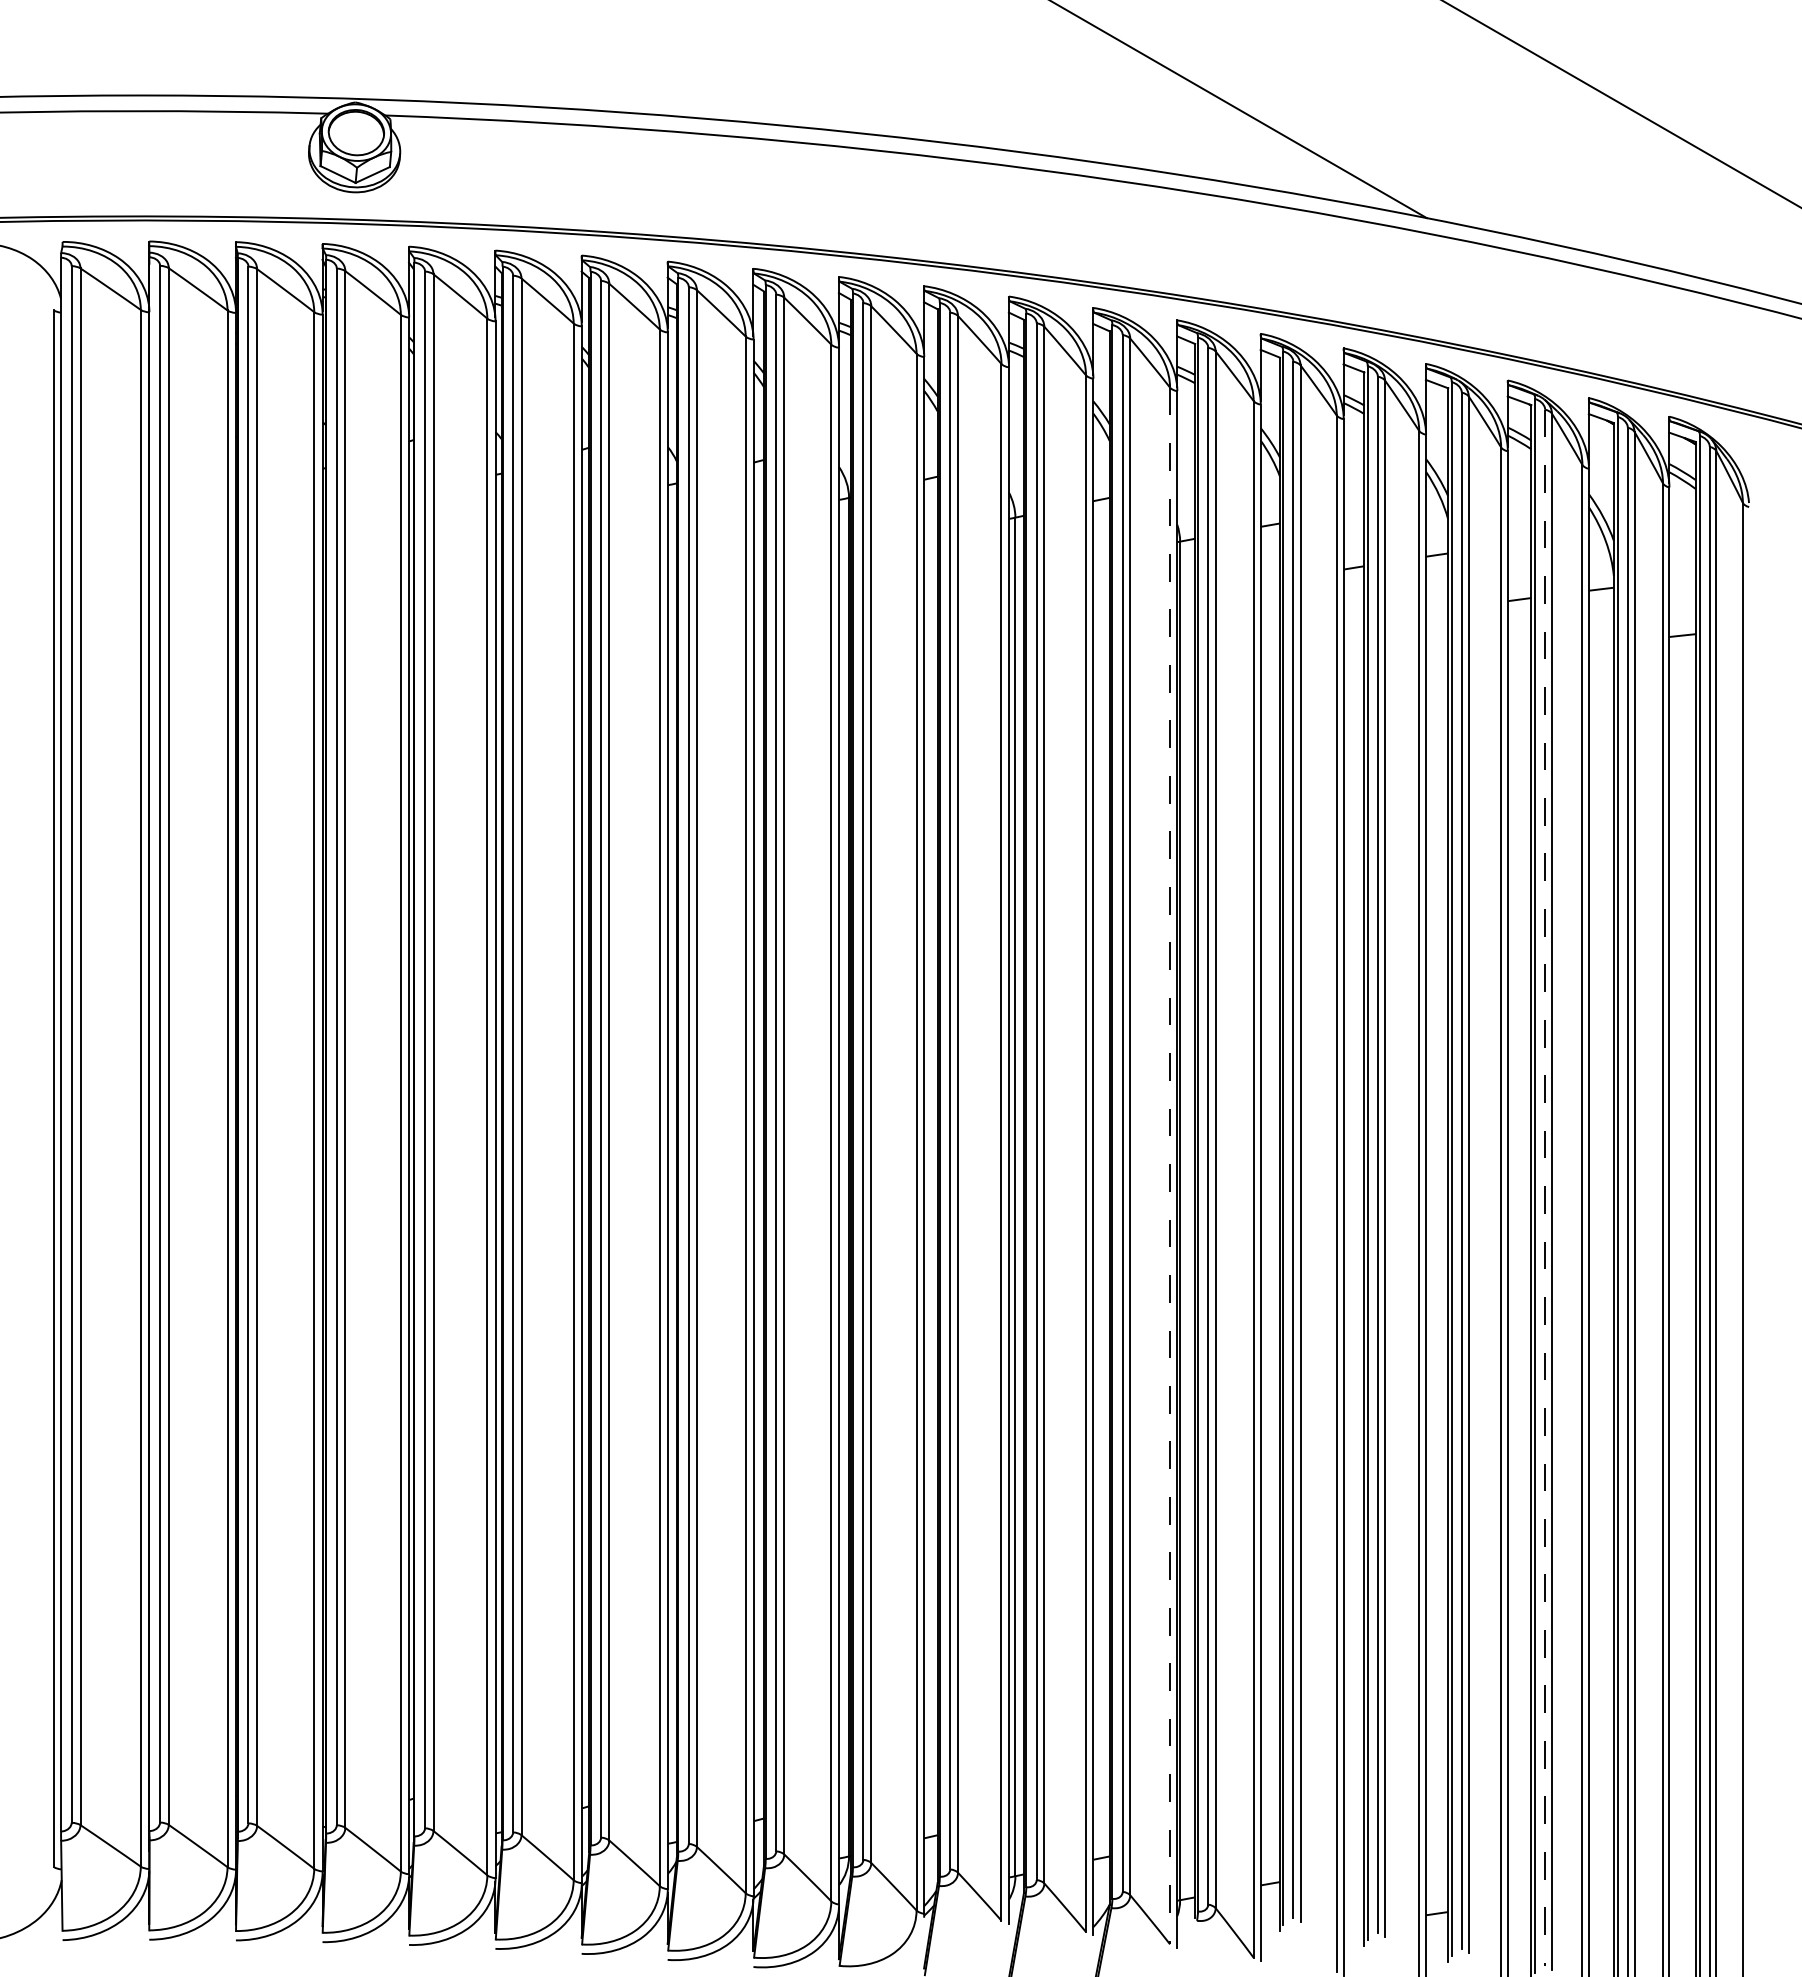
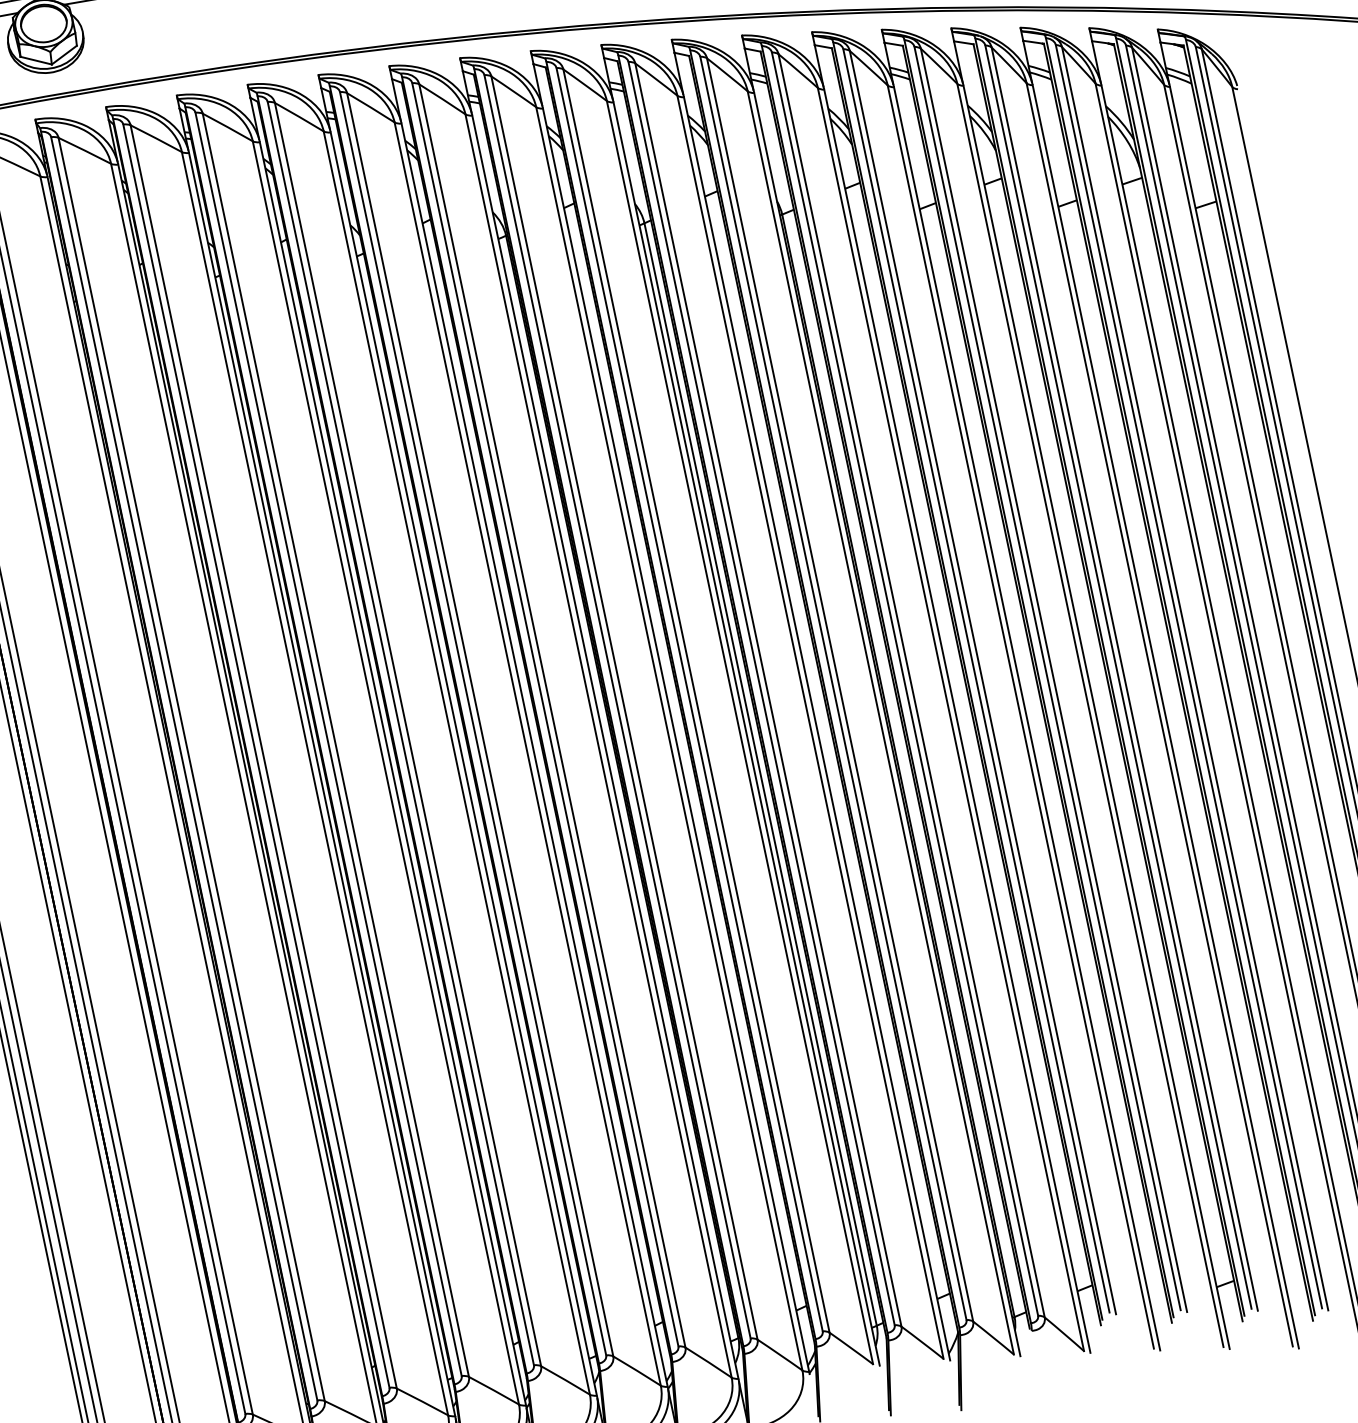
line: (1170, 1166) -> (881, 723), dashed -> solid
line: (1545, 1188) -> (1189, 677), dashed -> solid

